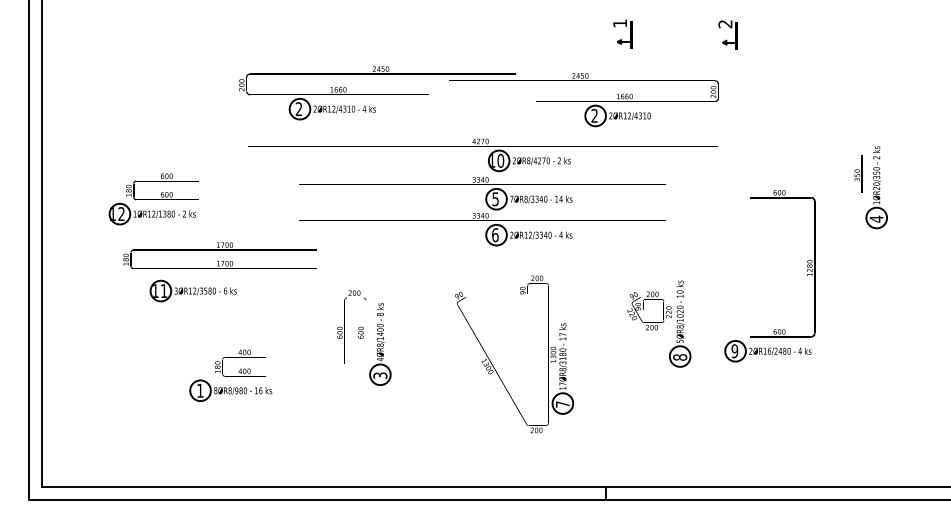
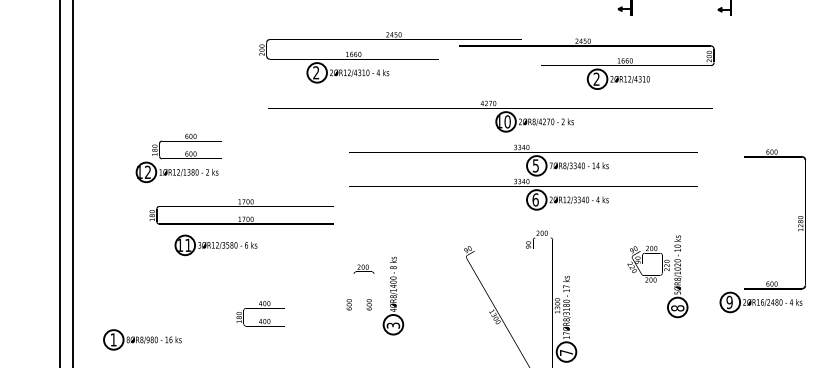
part: (482, 211) -> (523, 177), moved
text: (351, 326) -> (360, 298), moved
part: (230, 390) -> (142, 339), moved

